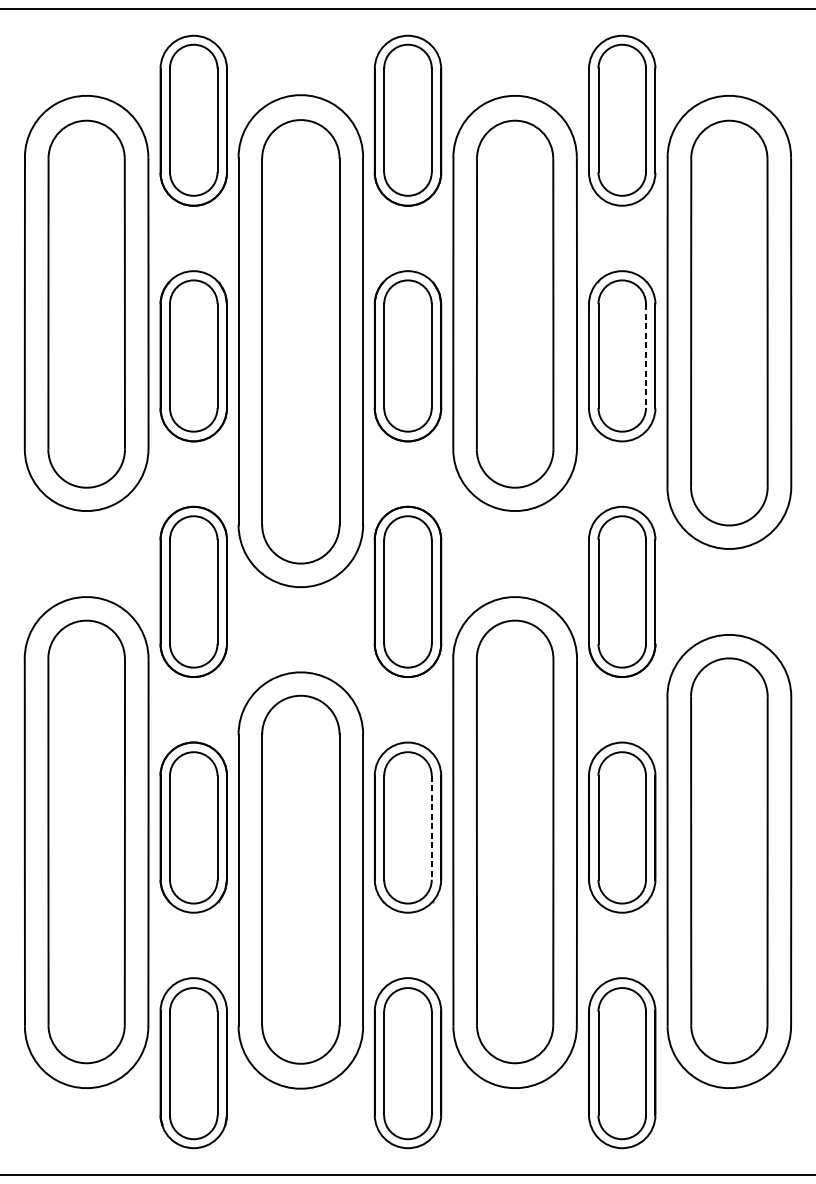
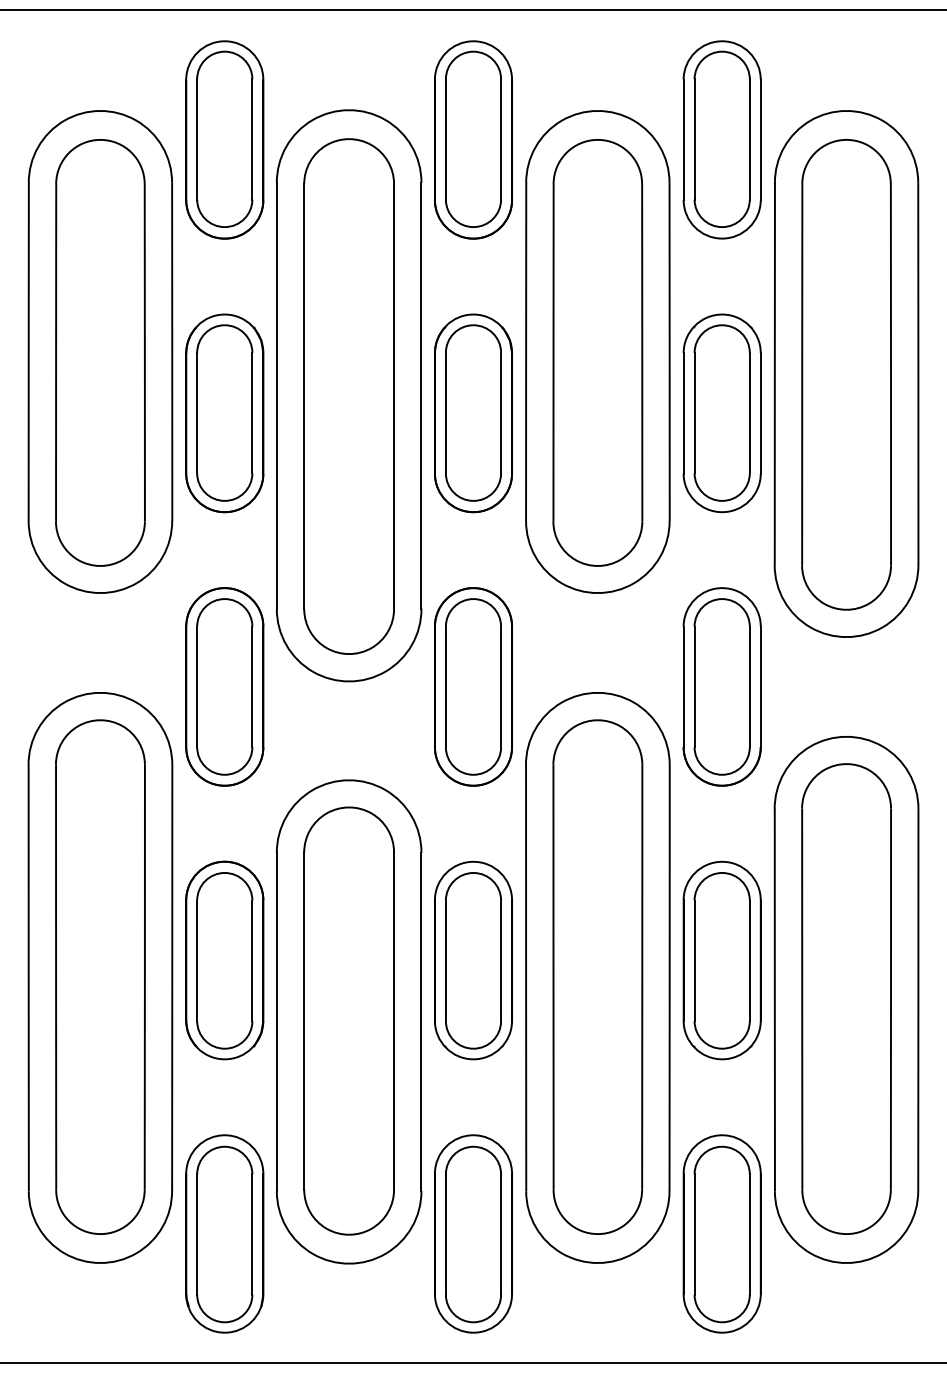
line: (645, 356) -> (749, 413), dashed -> solid
line: (432, 828) -> (501, 961), dashed -> solid

